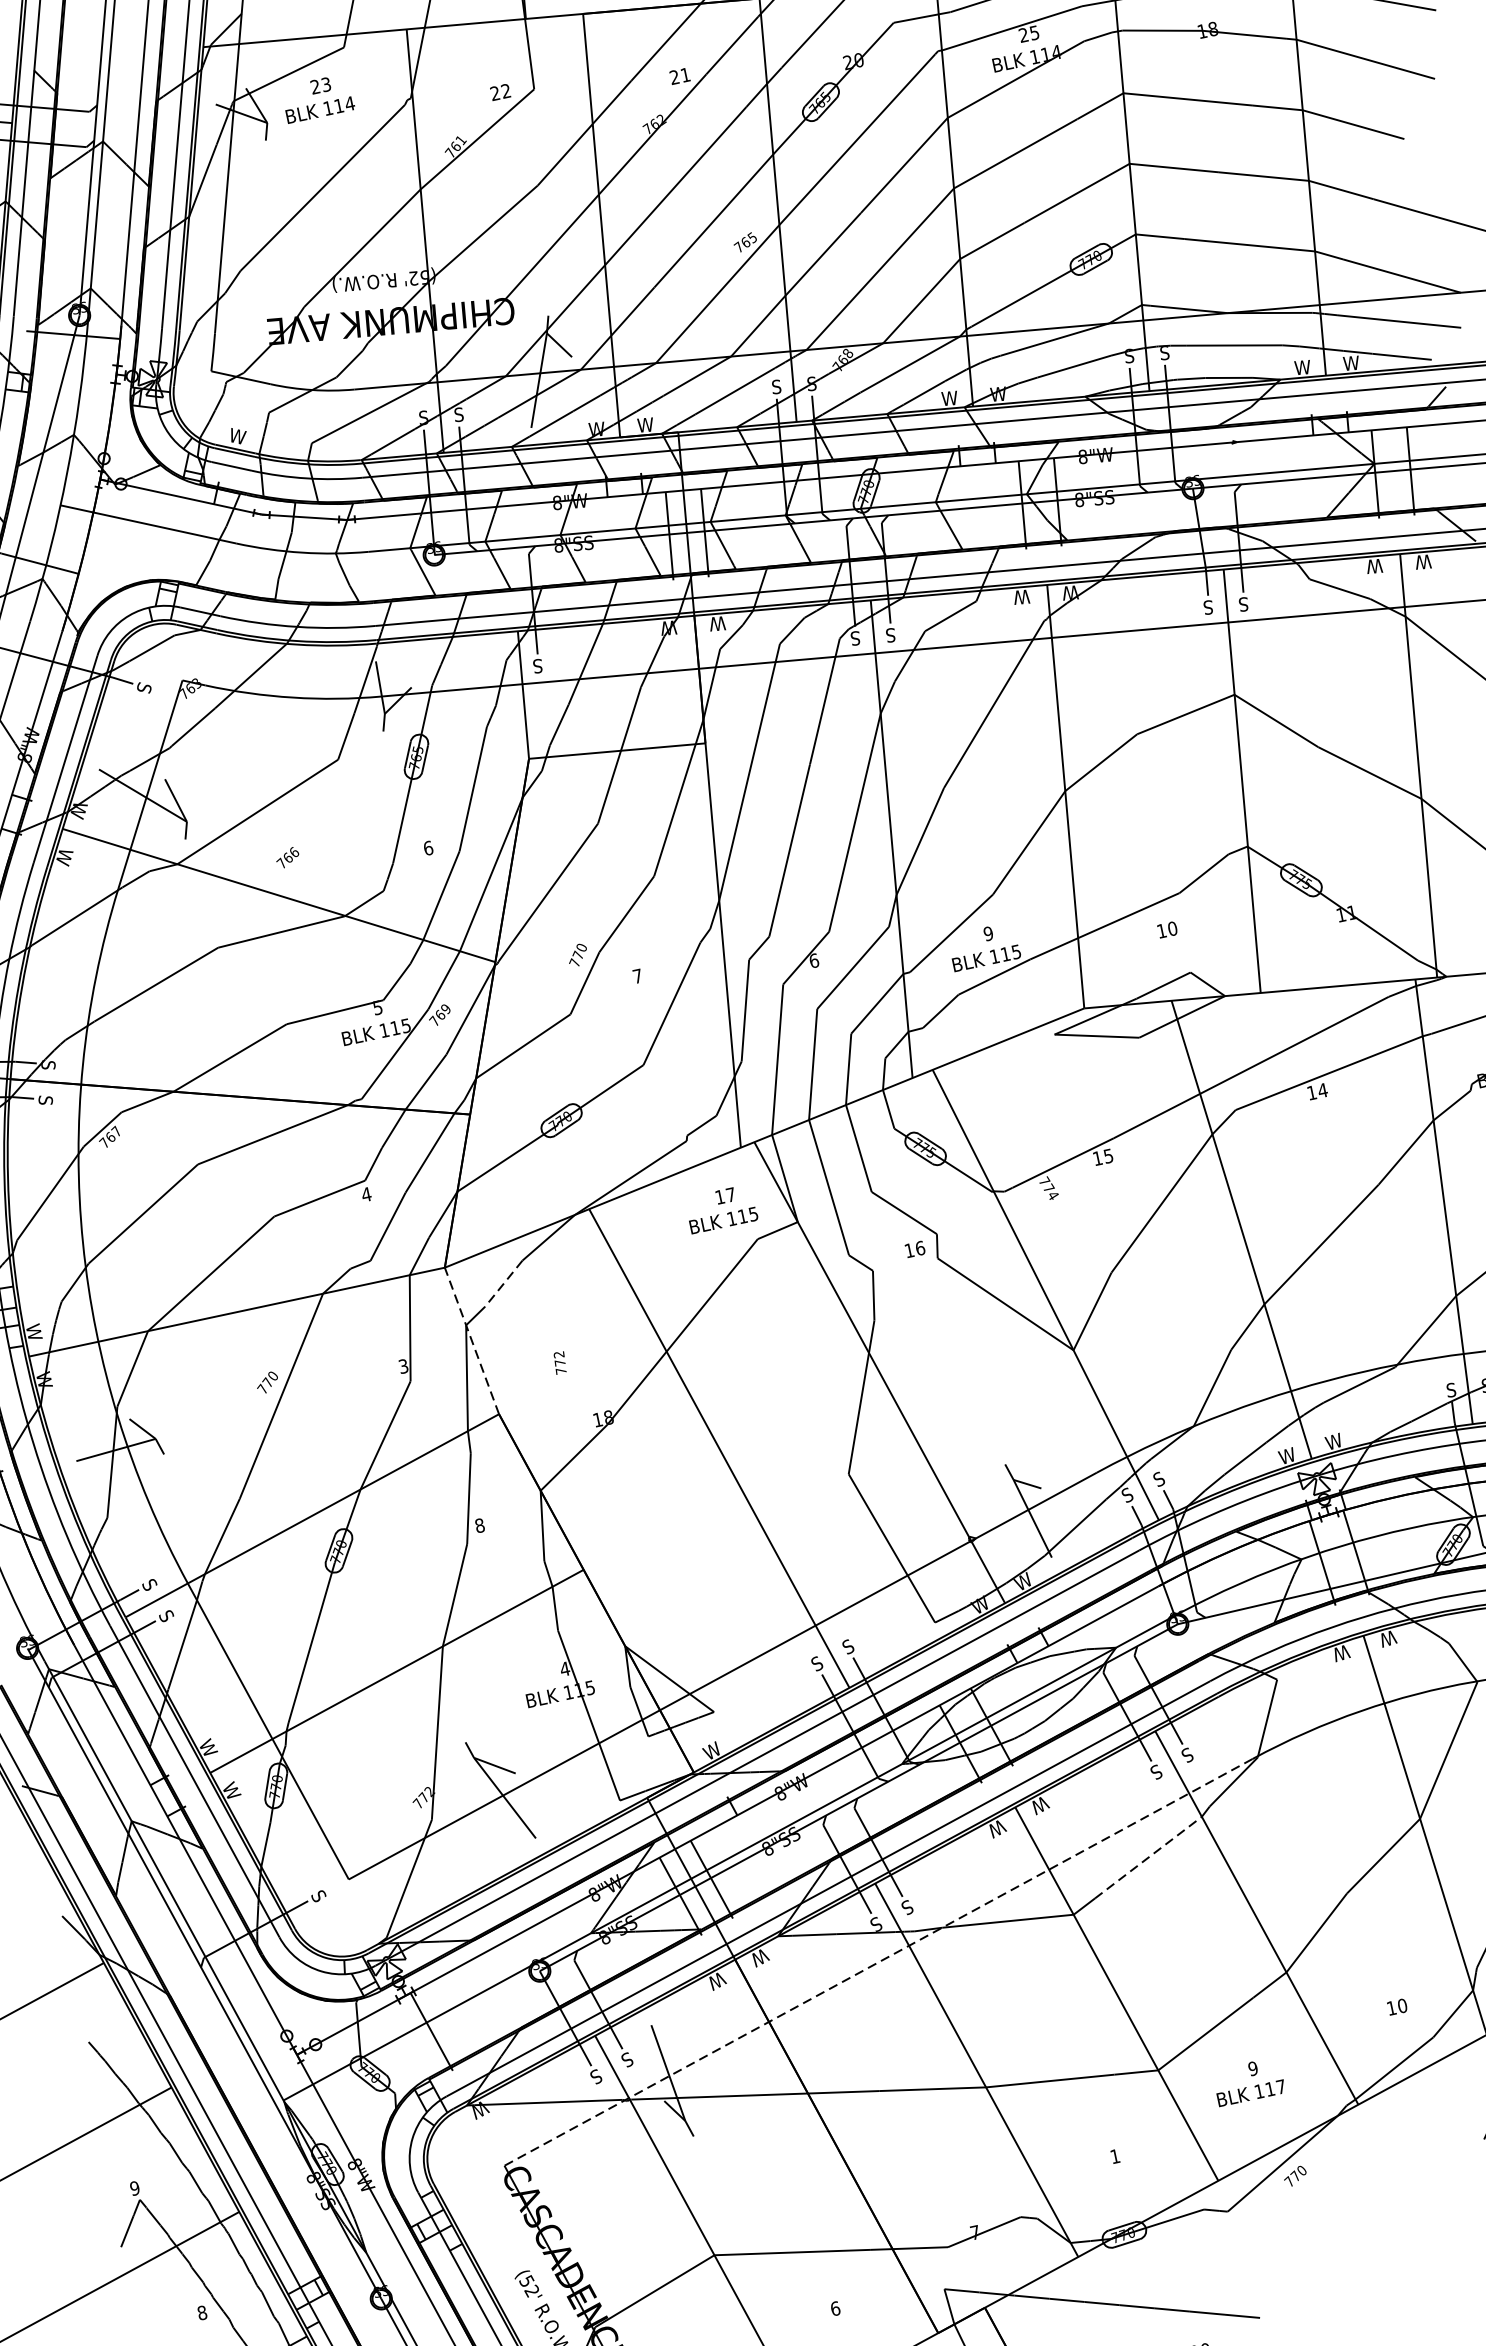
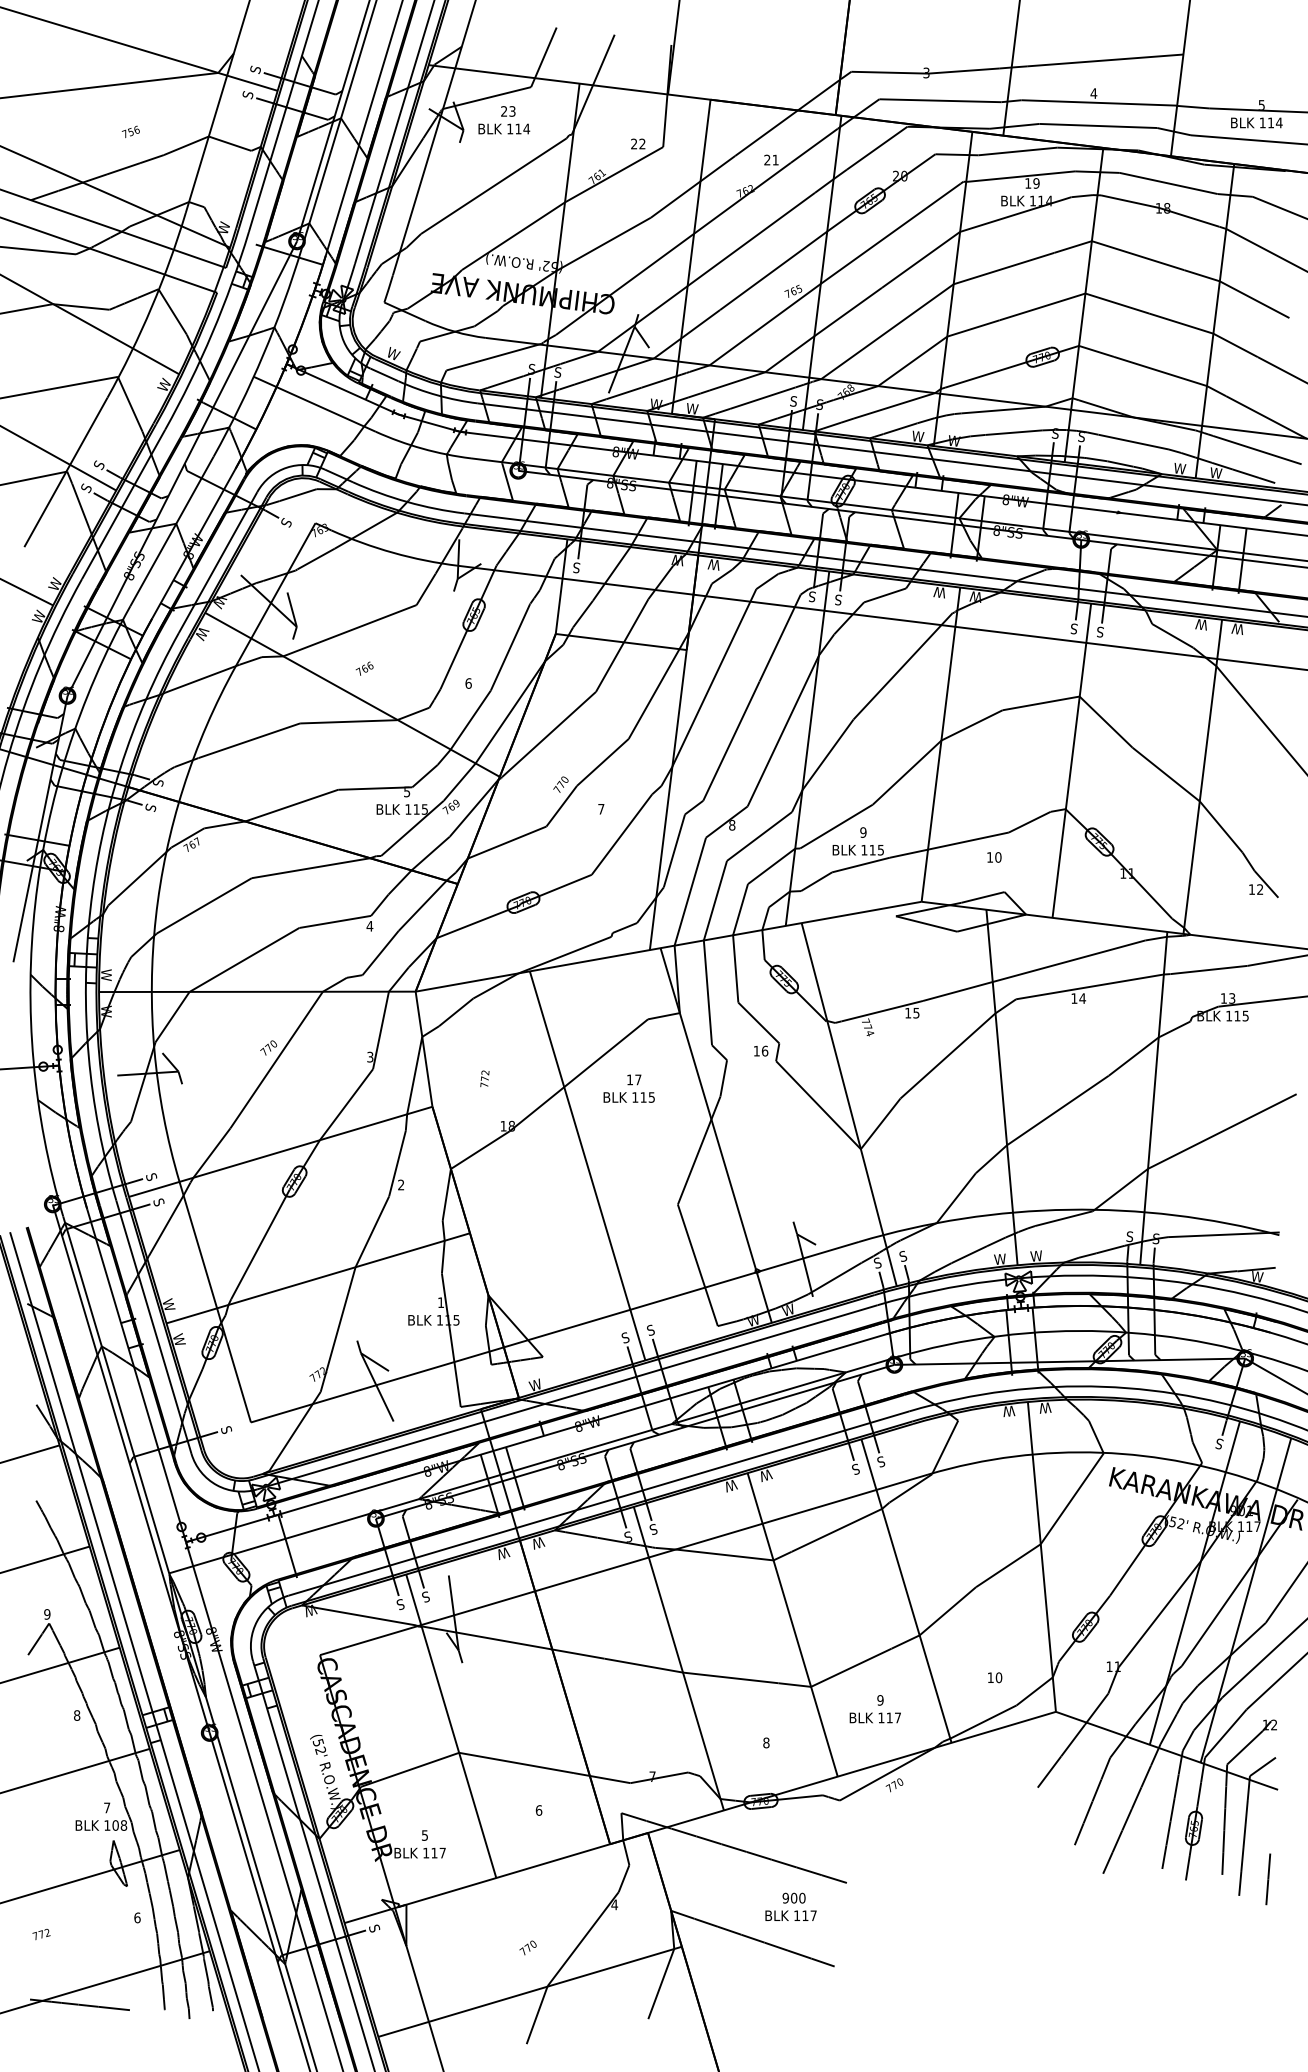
text: (1029, 34) -> (1032, 183), 25 -> 19
text: (814, 959) -> (732, 824), 6 -> 8
text: (720, 1208) -> (628, 1088), moved
line: (502, 1283) -> (455, 1012), dashed -> solid
line: (471, 1340) -> (423, 1048), dashed -> solid
text: (480, 1524) -> (401, 1184), 8 -> 2
text: (564, 1669) -> (440, 1302), 4 -> 1
line: (1149, 1857) -> (837, 1530), dashed -> solid
line: (878, 1963) -> (623, 1565), dashed -> solid
text: (1115, 2155) -> (766, 1742), 1 -> 8

